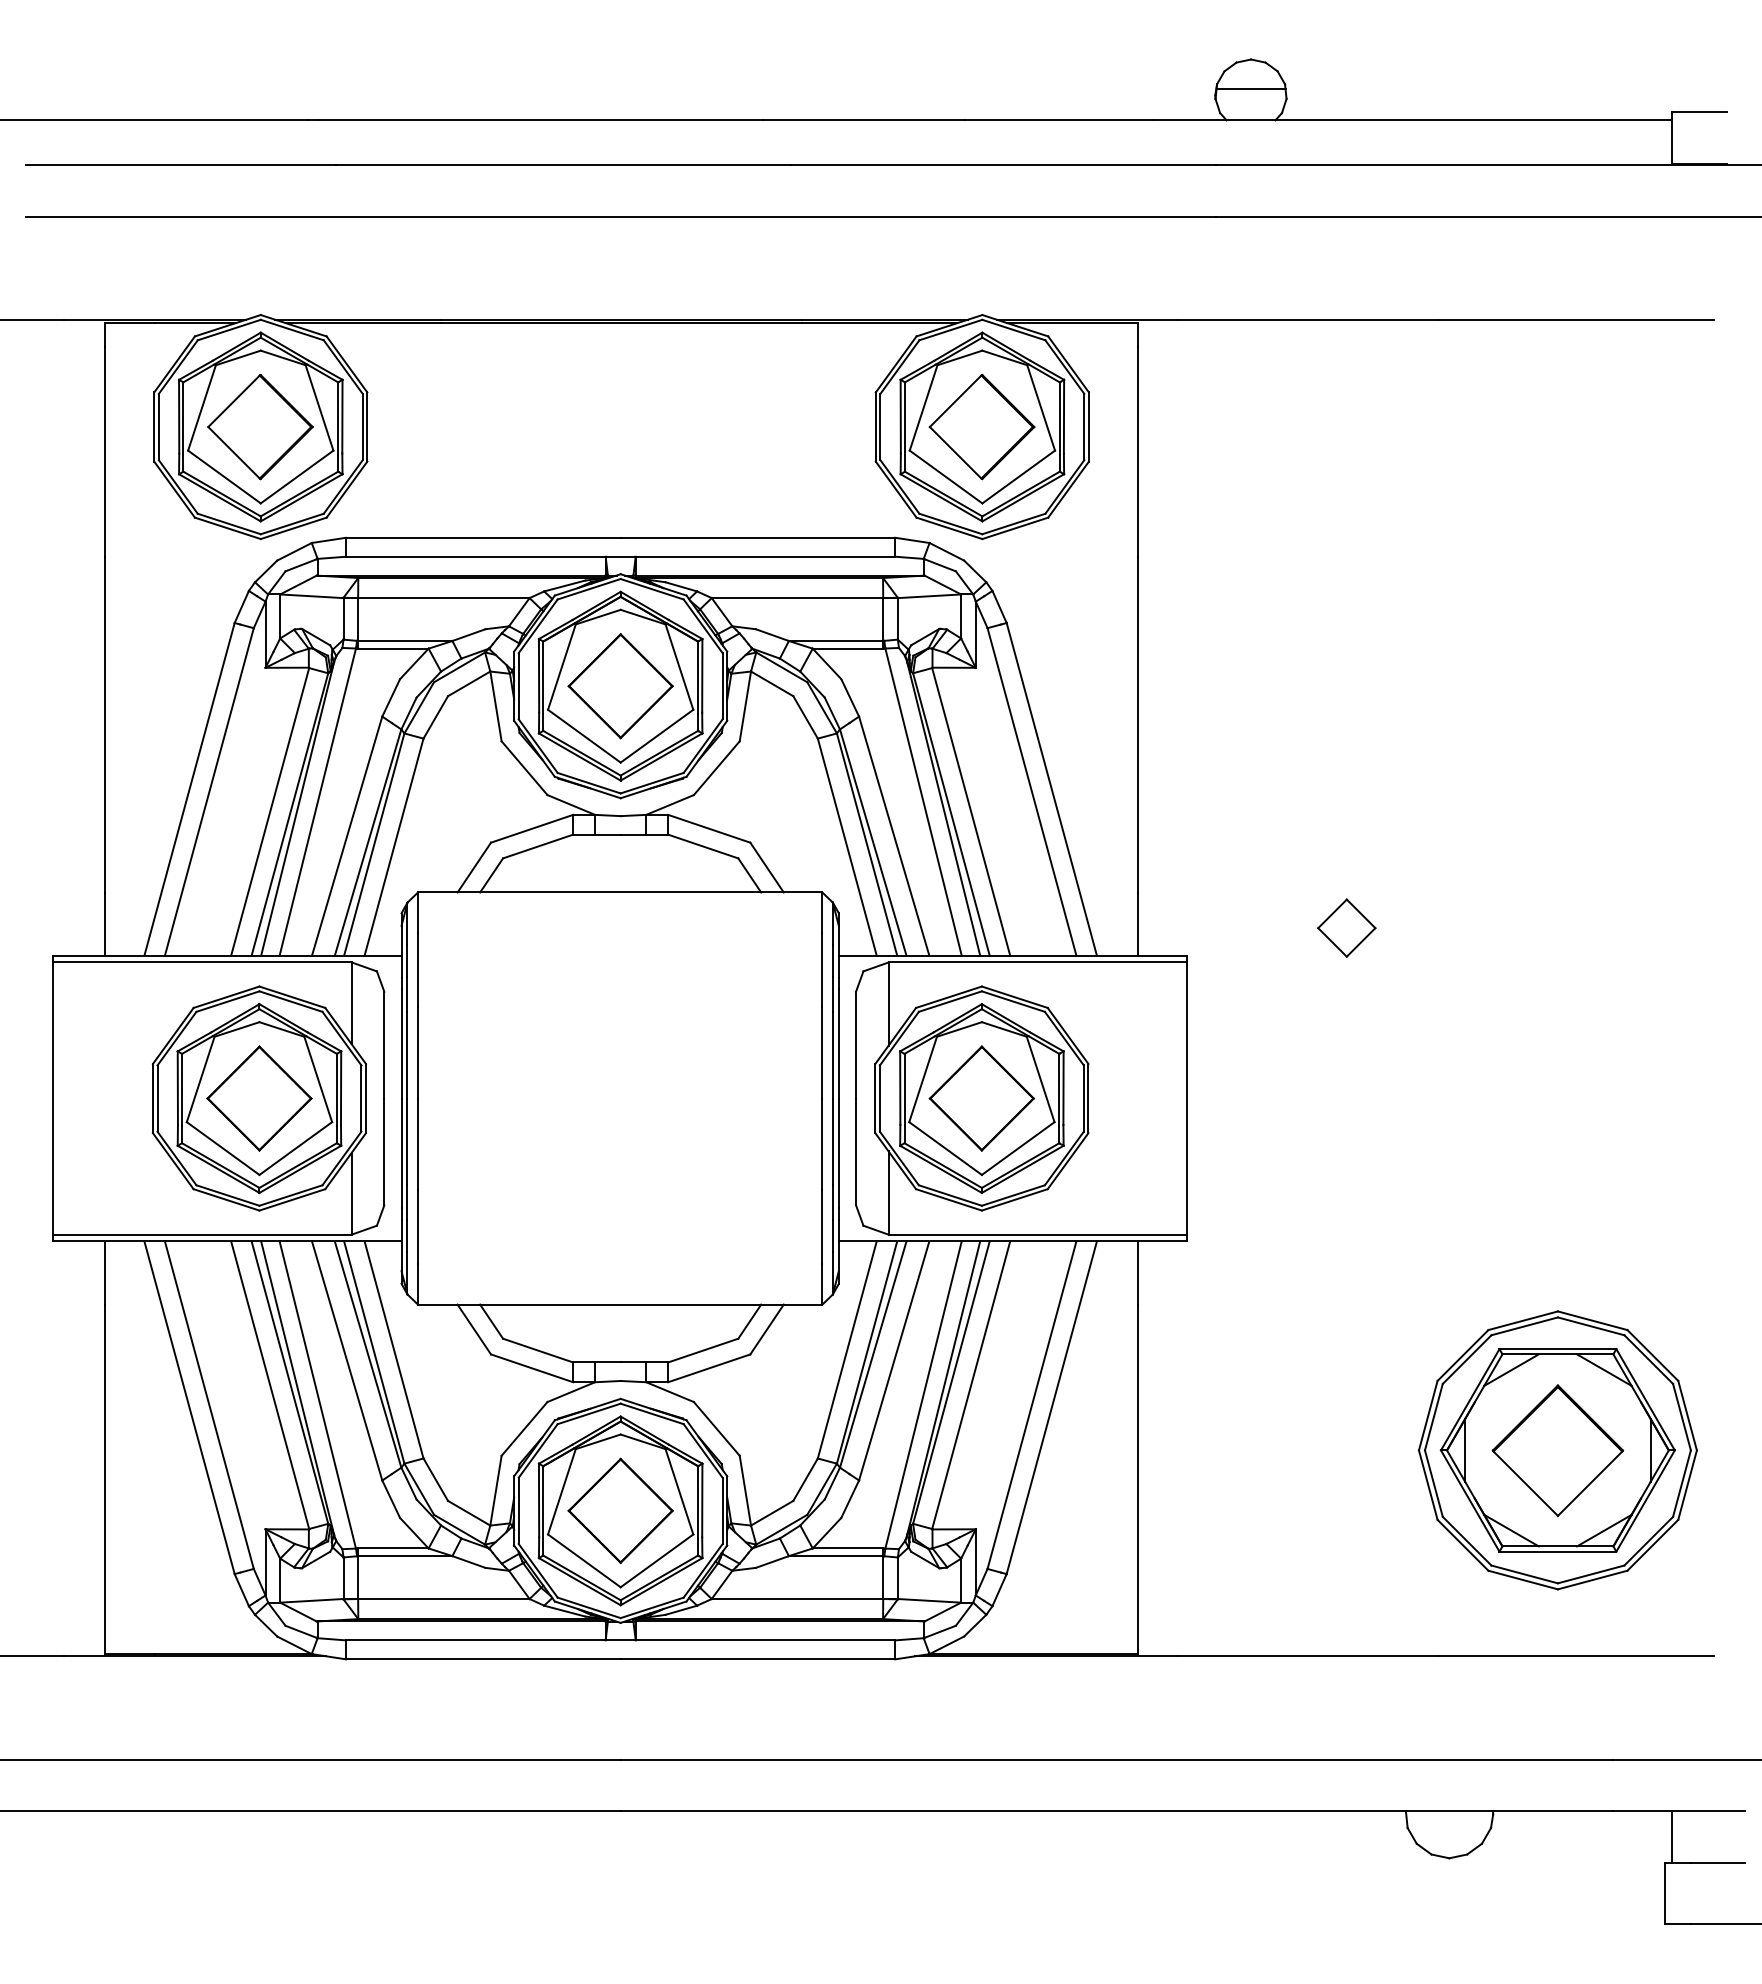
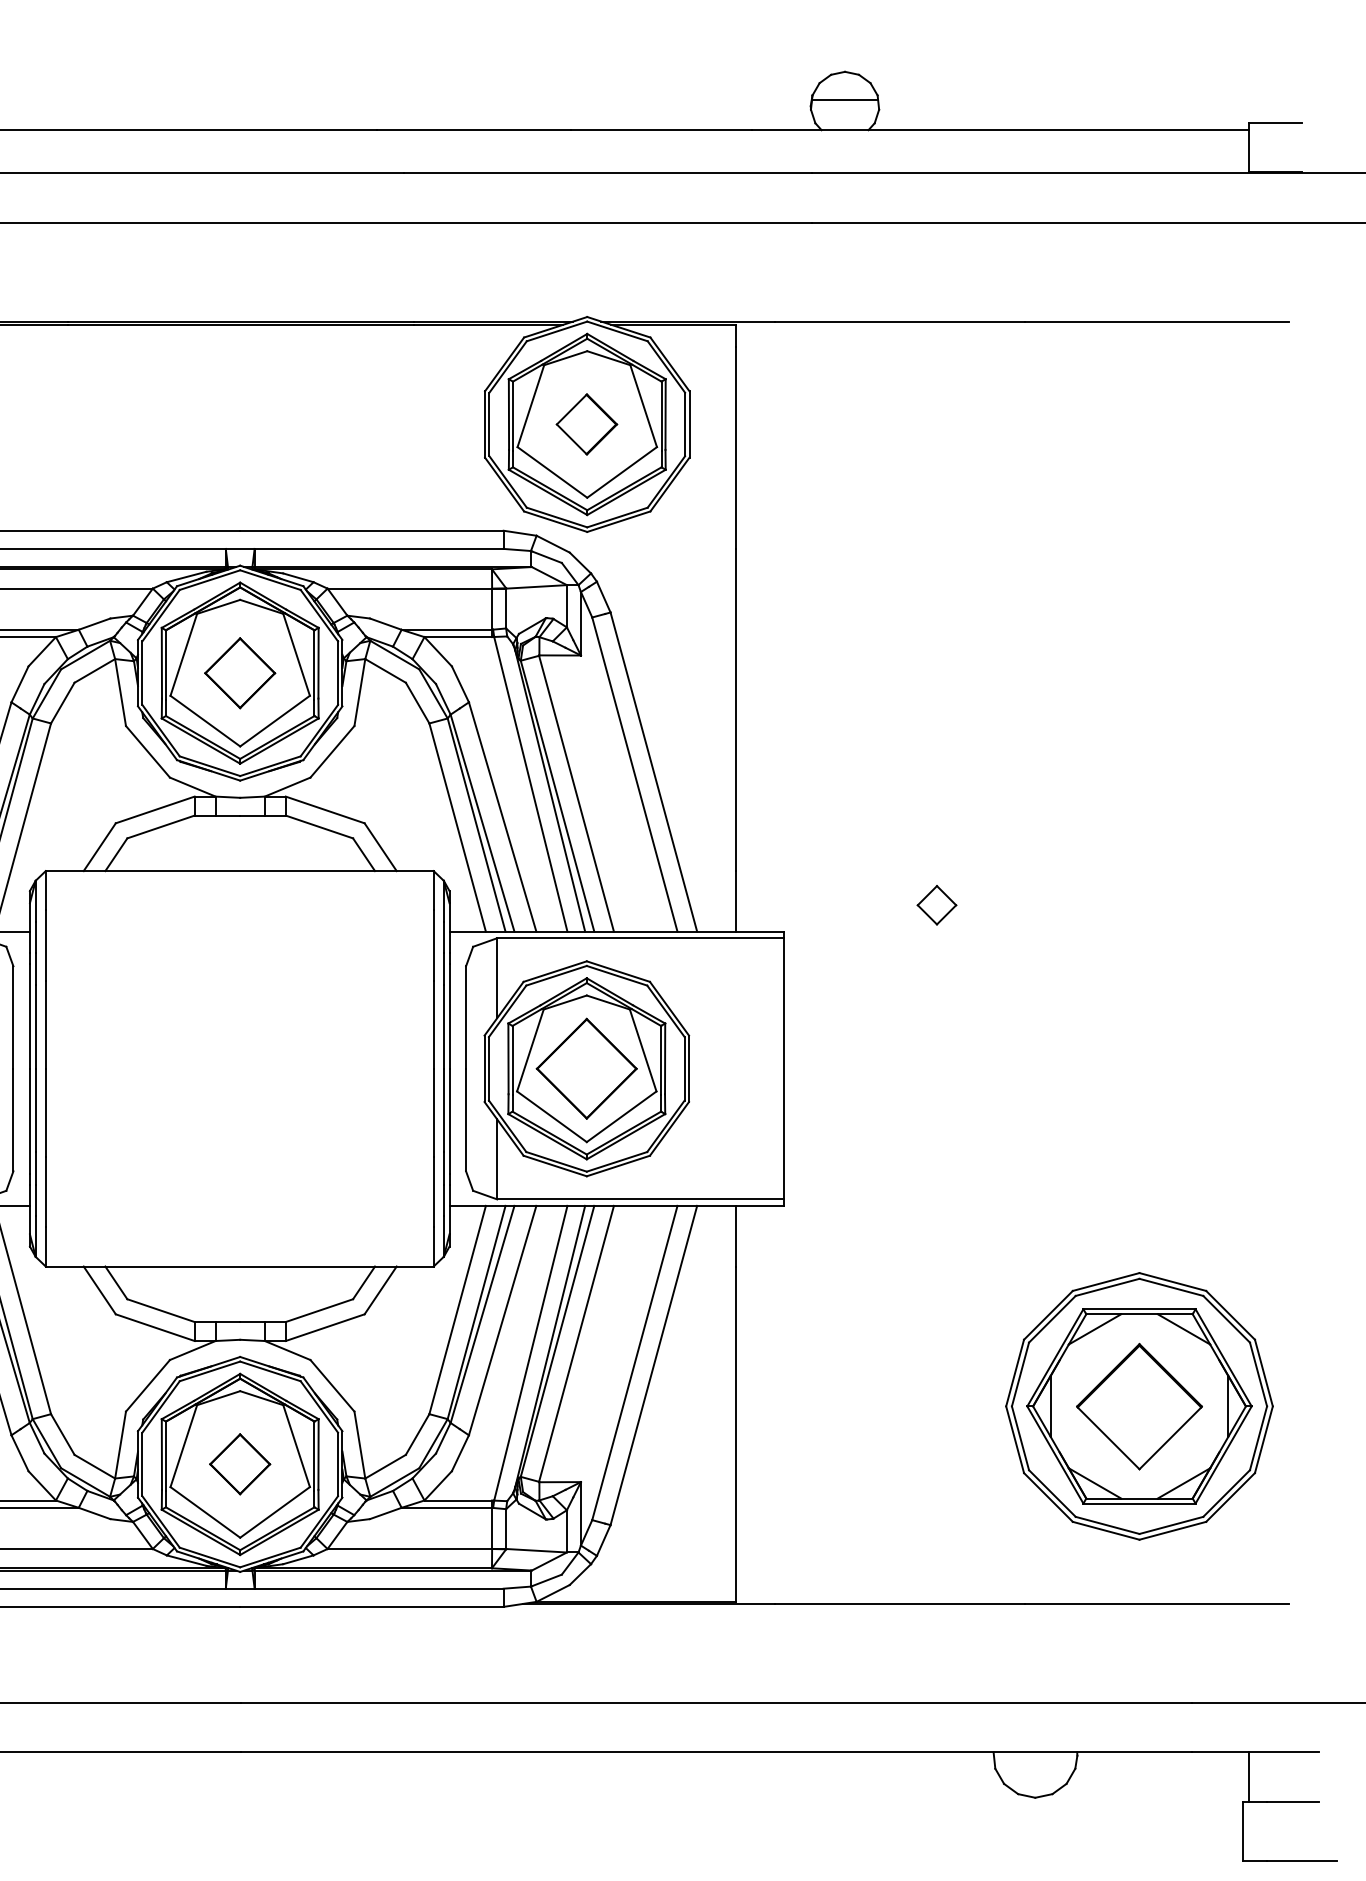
part: (981, 426) -> (586, 423), size x0.6
part: (620, 686) -> (240, 673), size x0.7
part: (1346, 927) -> (936, 904), size x0.7
part: (620, 1510) -> (240, 1464), size x0.6

